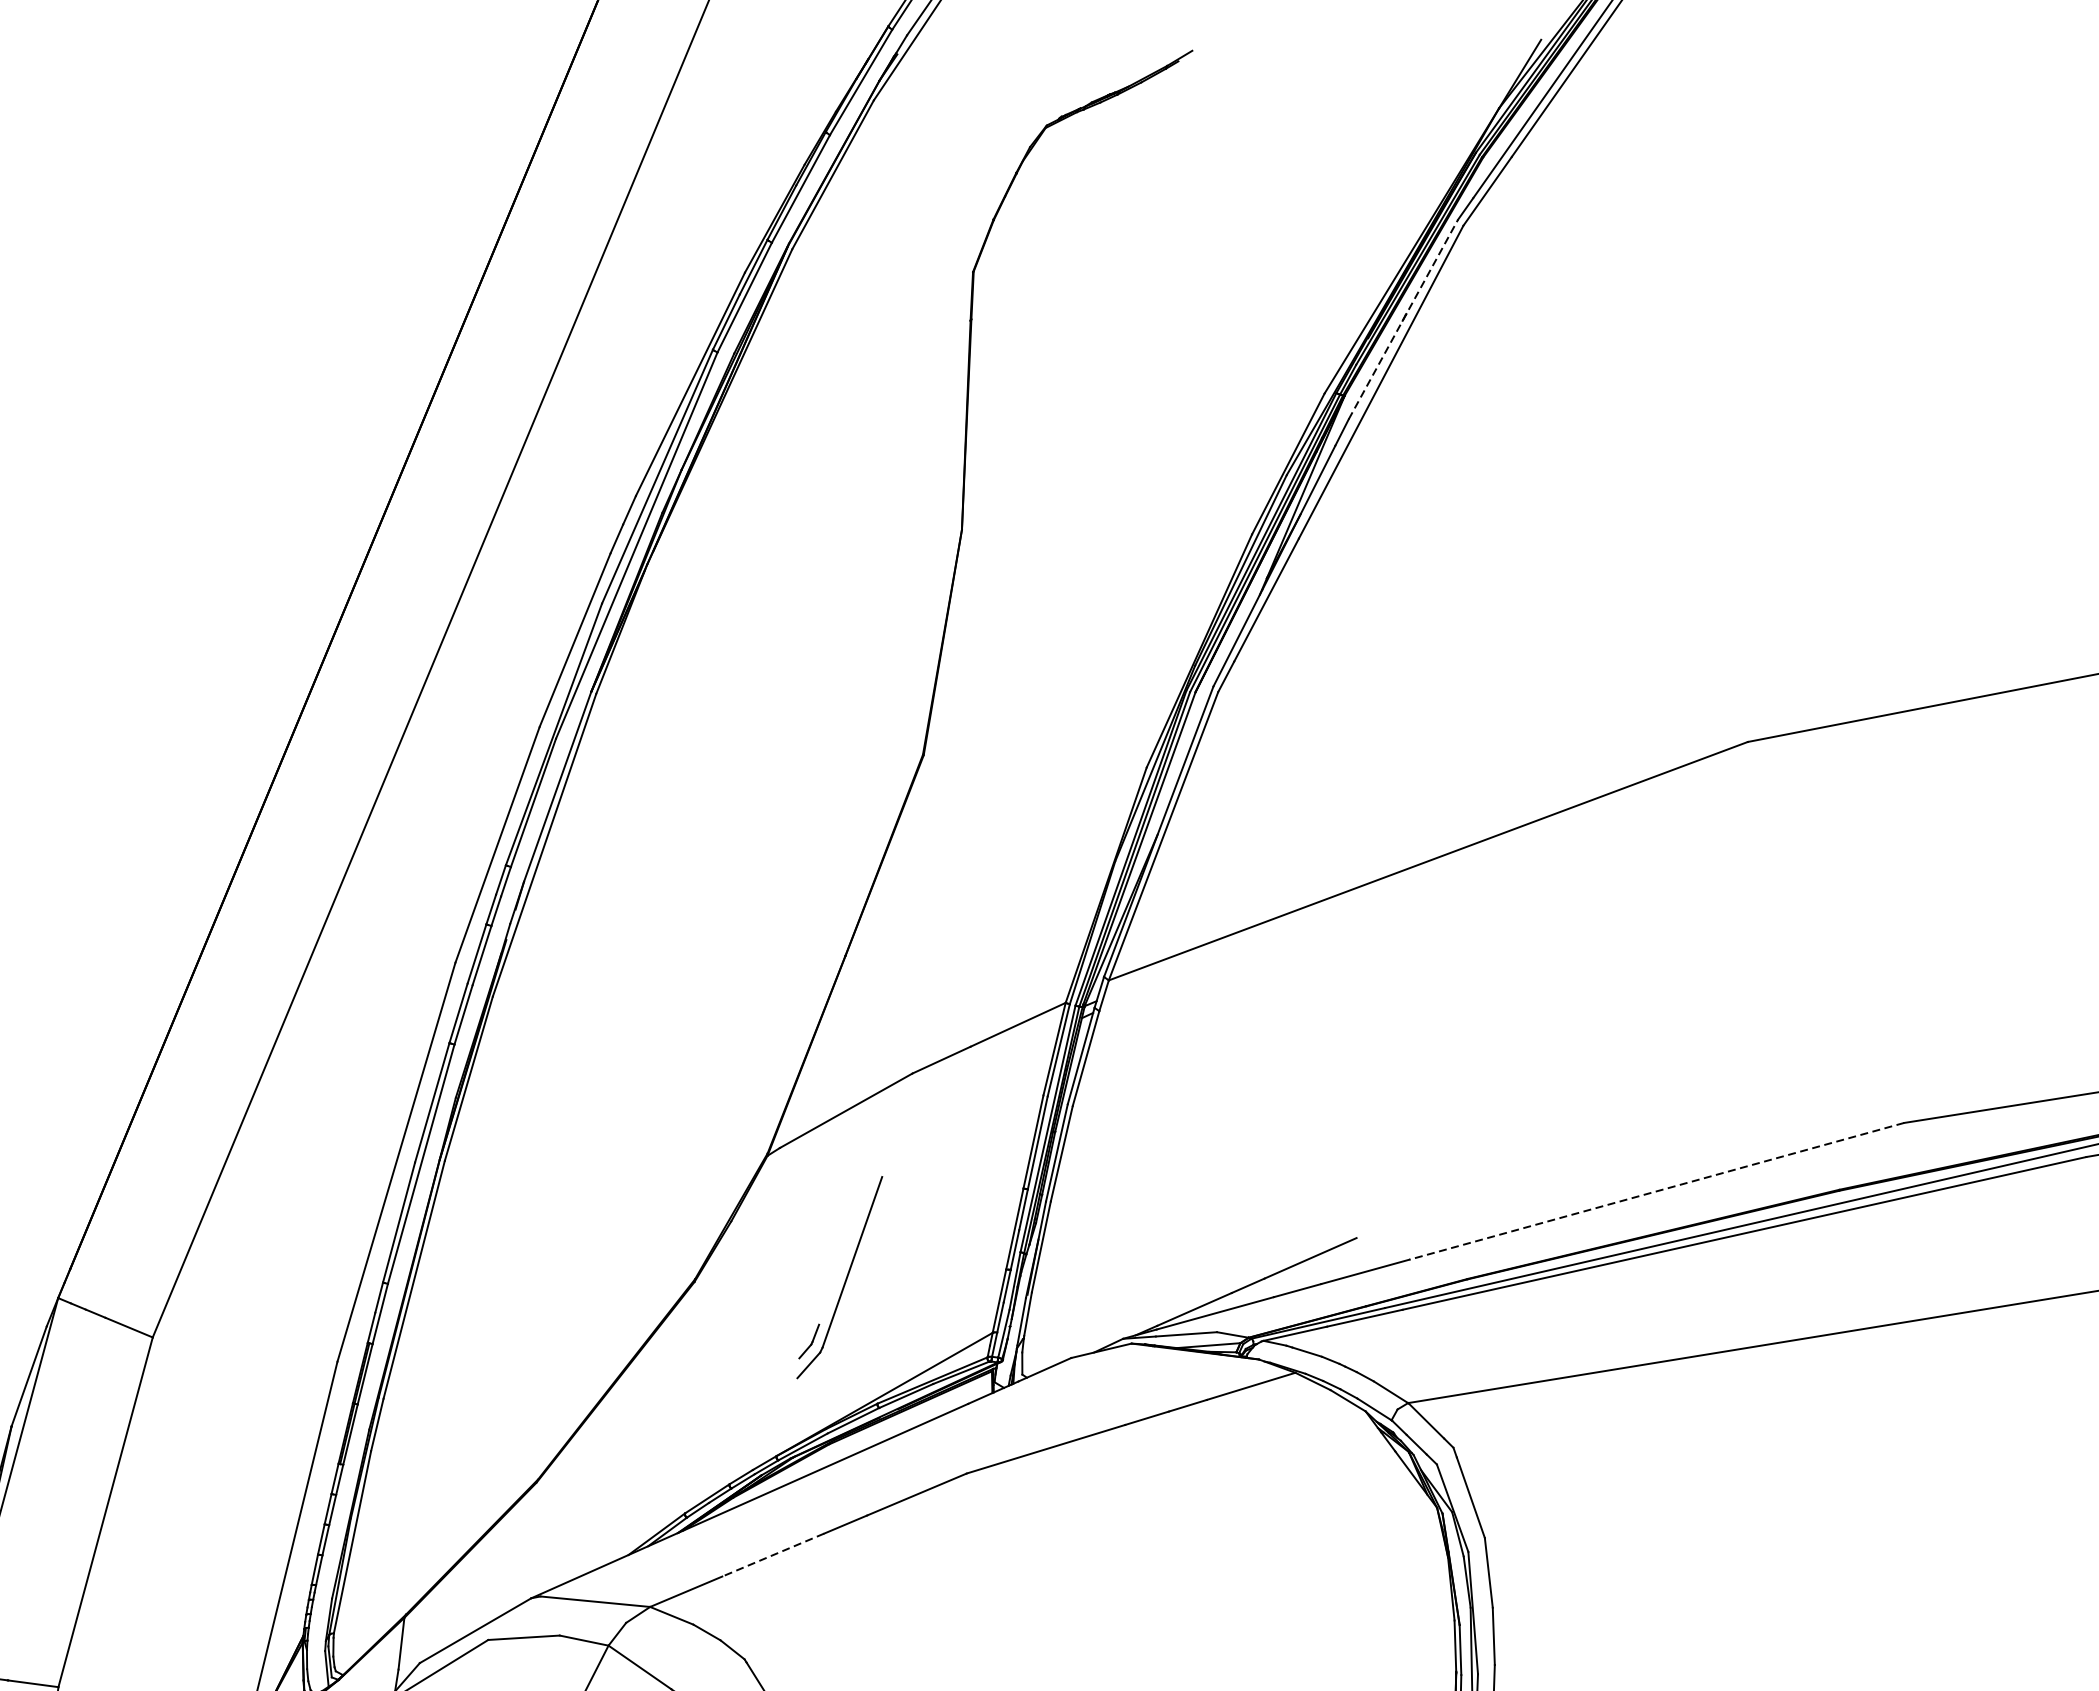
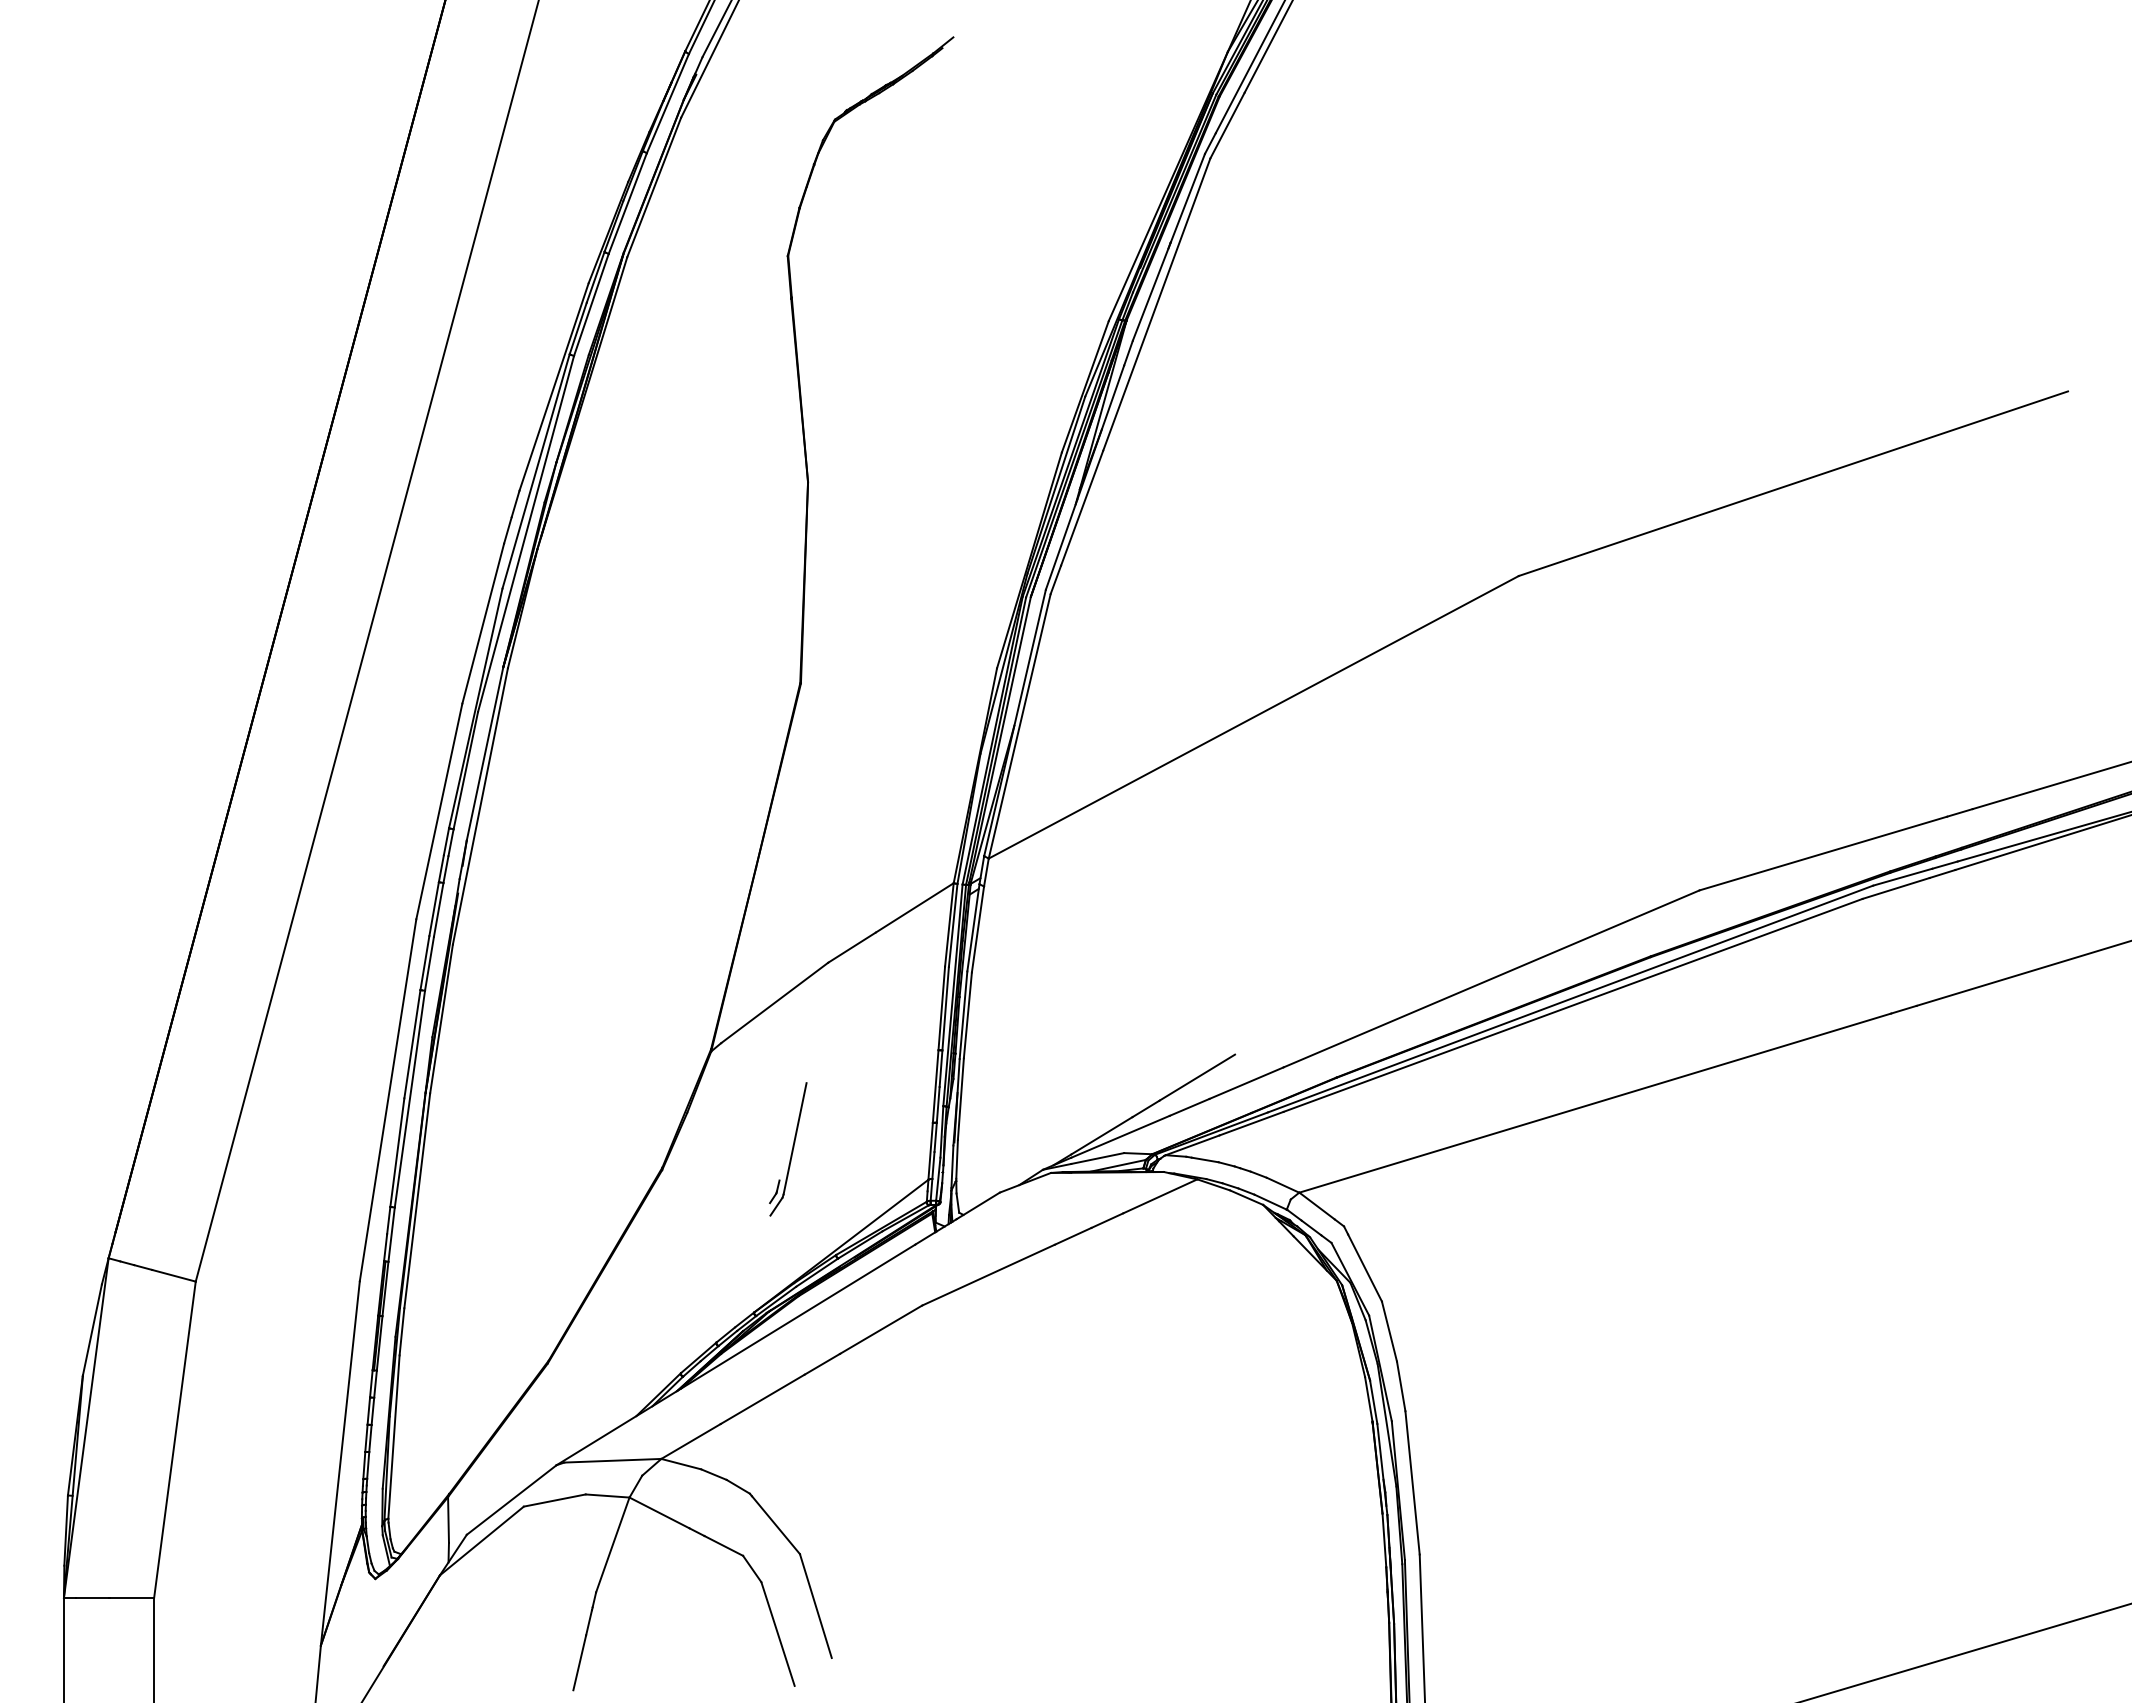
line: (1404, 318) -> (1169, 246), dashed -> solid
line: (1656, 1192) -> (1491, 979), dashed -> solid
part: (839, 1277) -> (788, 1149), size x0.71
line: (772, 1555) -> (762, 1399), dashed -> solid

